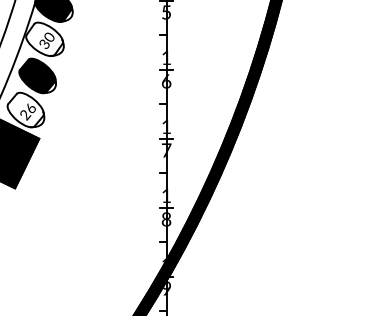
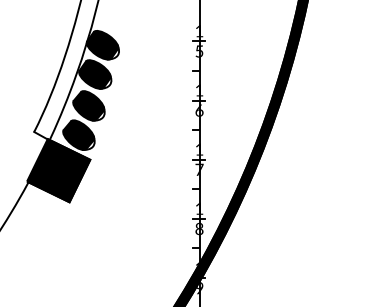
fill: (44, 39) -> (94, 74), added
fill: (25, 110) -> (78, 135), added

